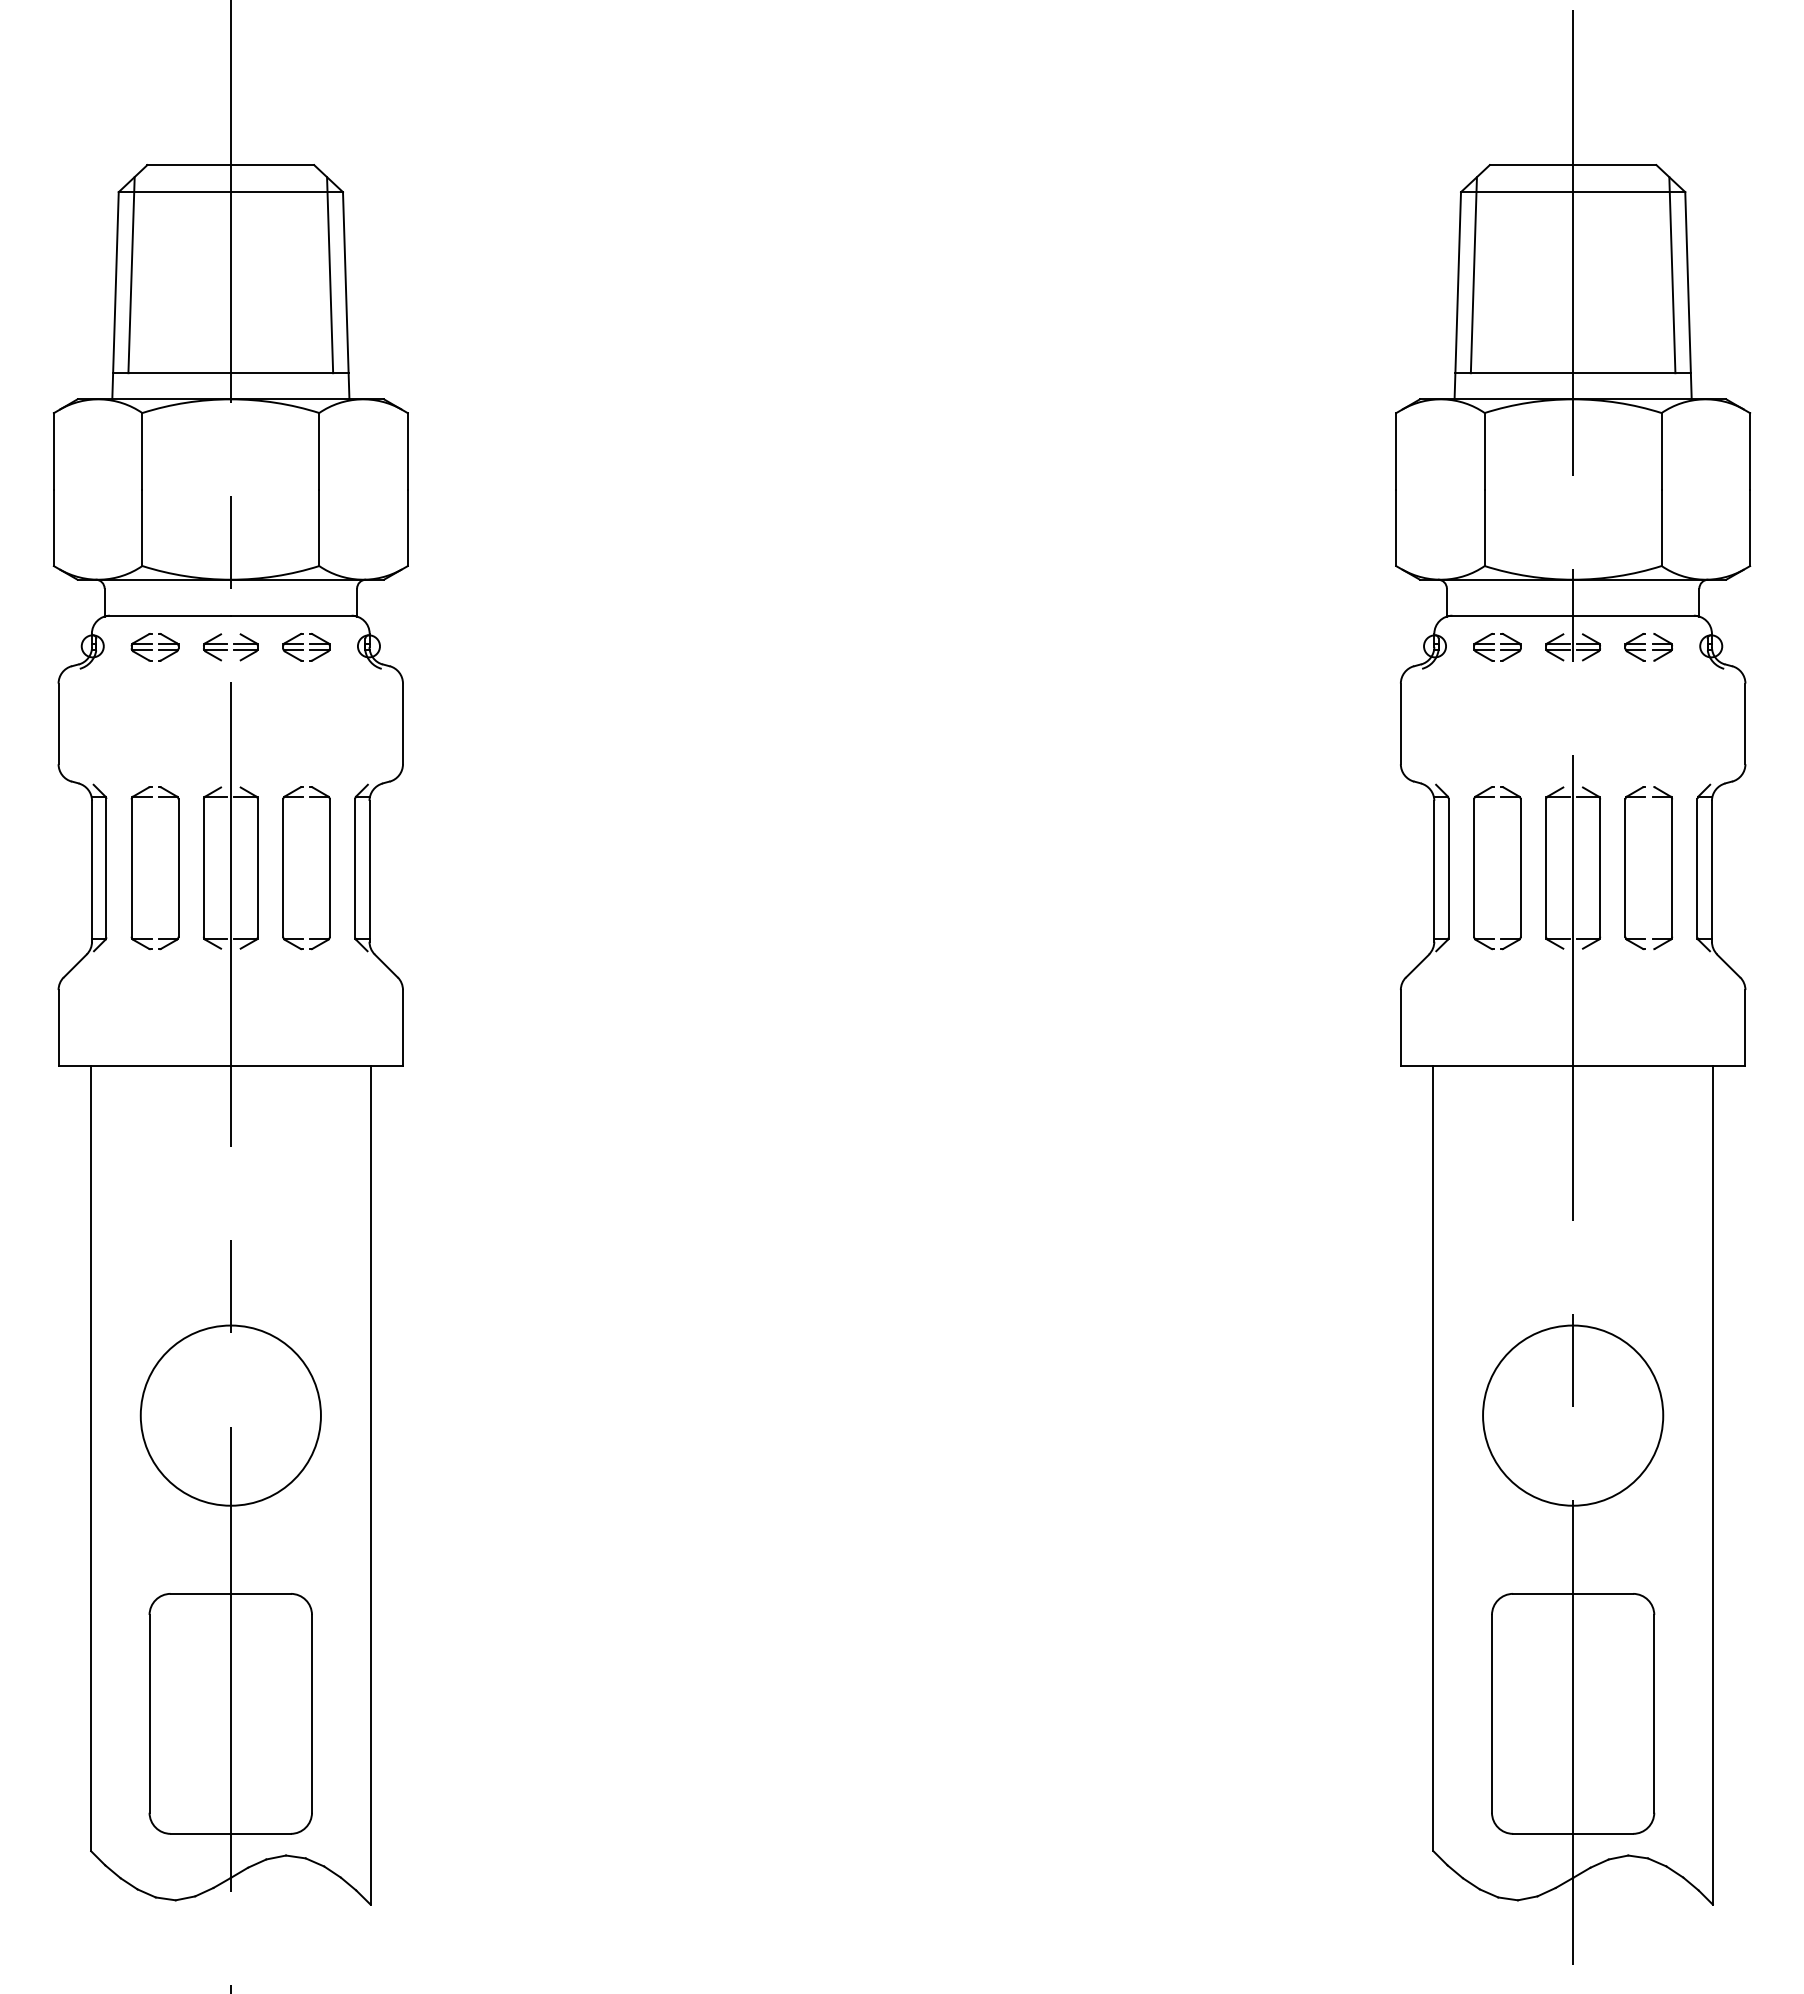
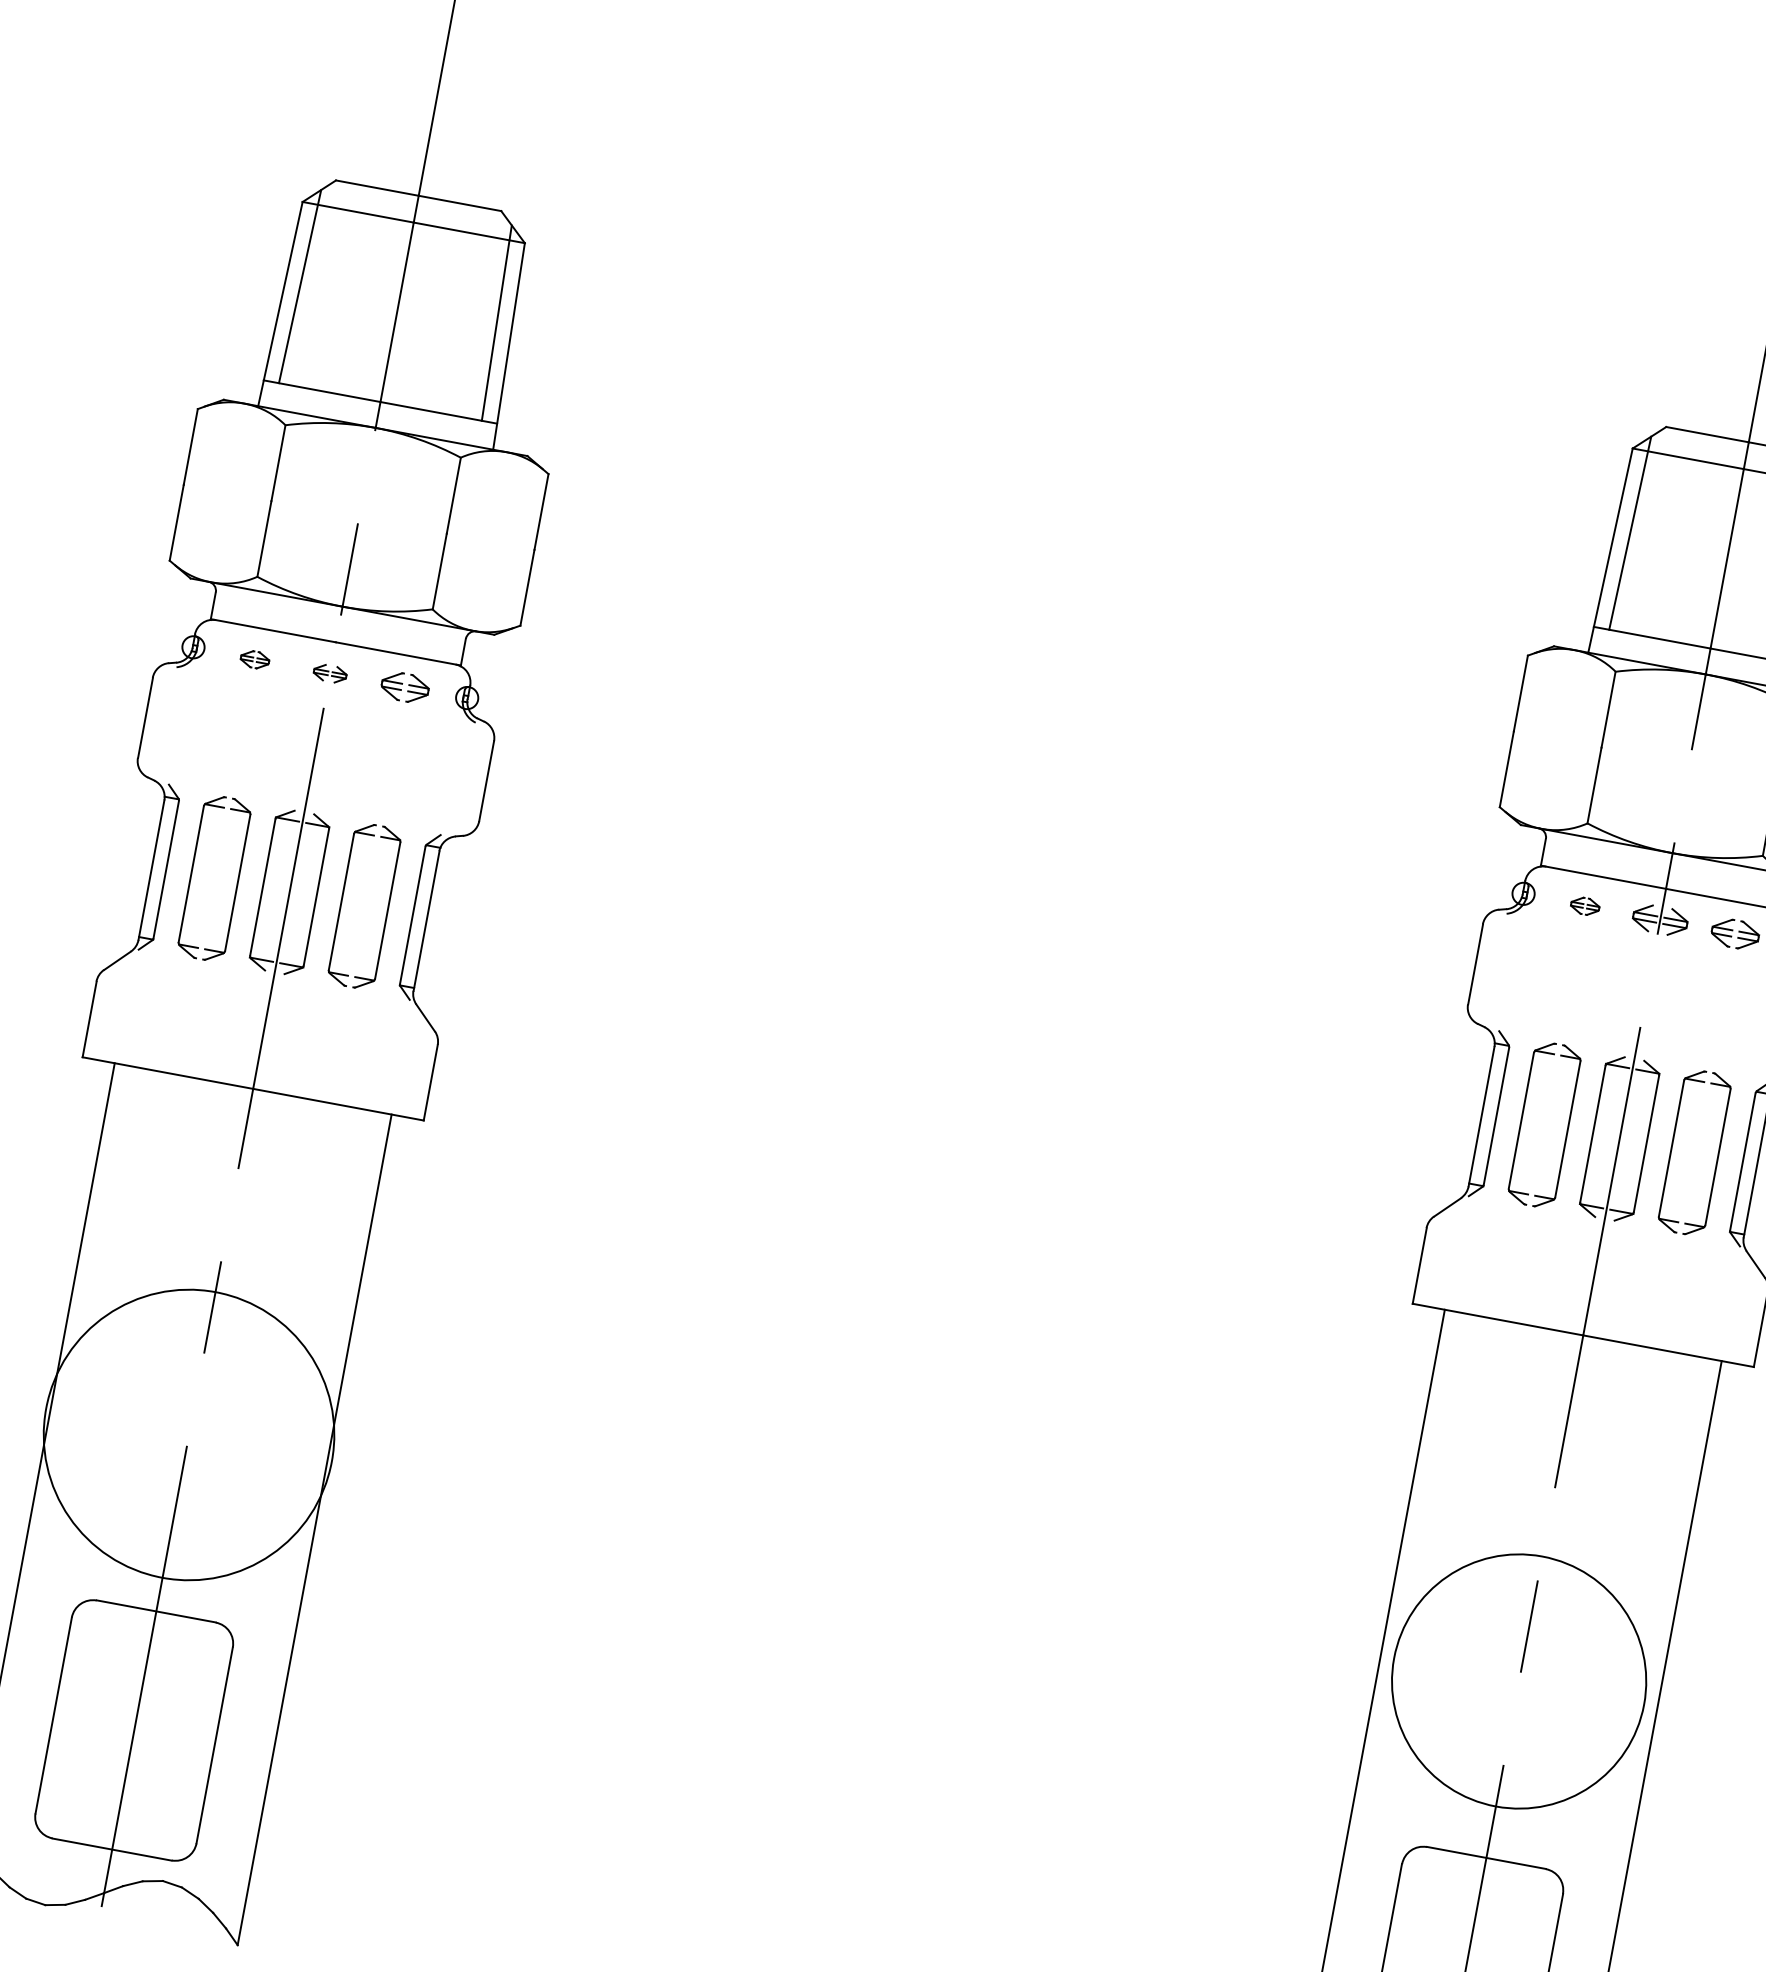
part: (154, 647) -> (254, 659), size x0.6
part: (230, 647) -> (329, 673), size x0.6
part: (1497, 647) -> (1585, 906), size x0.6
circle: (230, 1415) -> (188, 1434), size x1.6
circle: (1573, 1415) -> (1519, 1681), size x1.4

